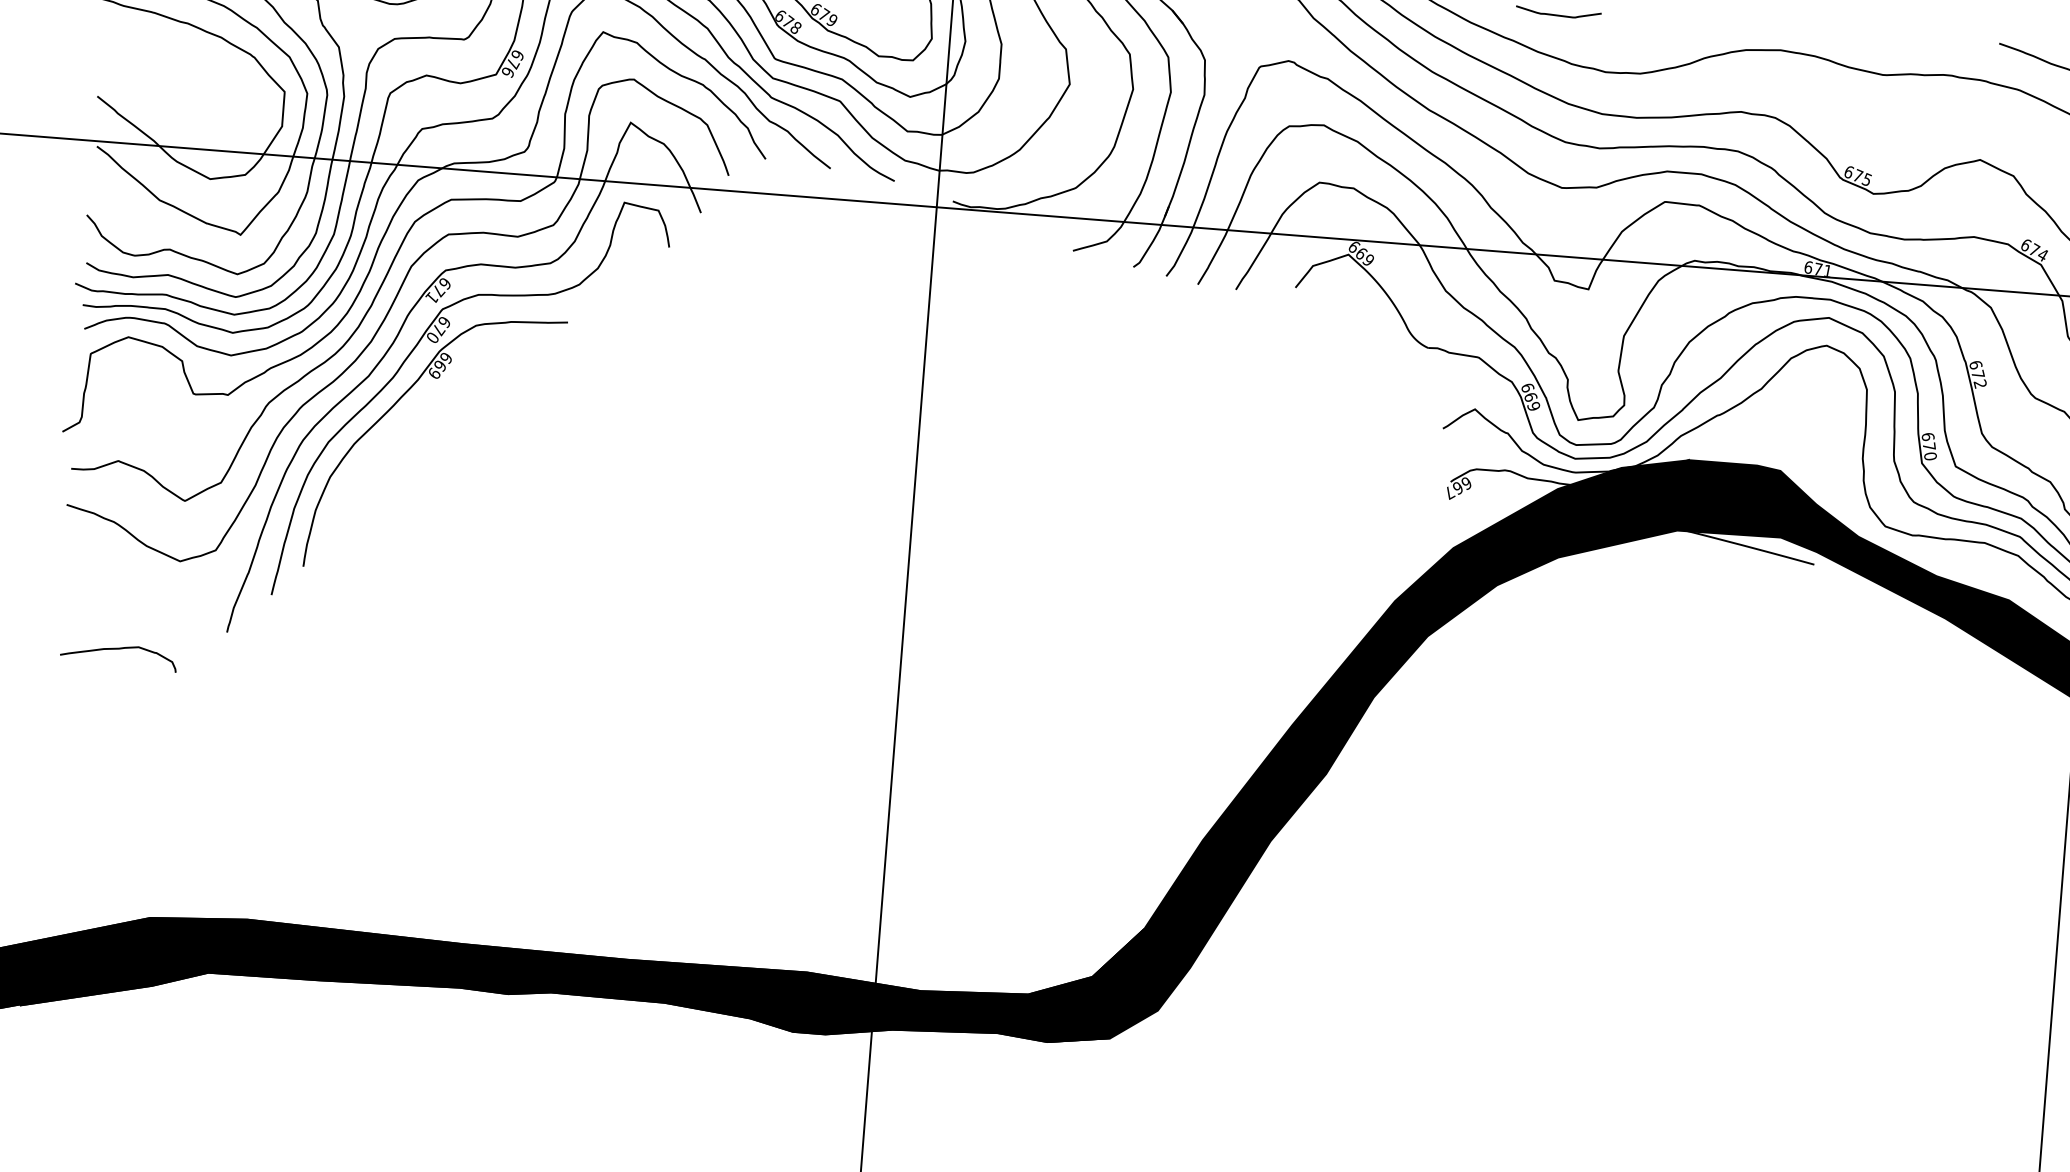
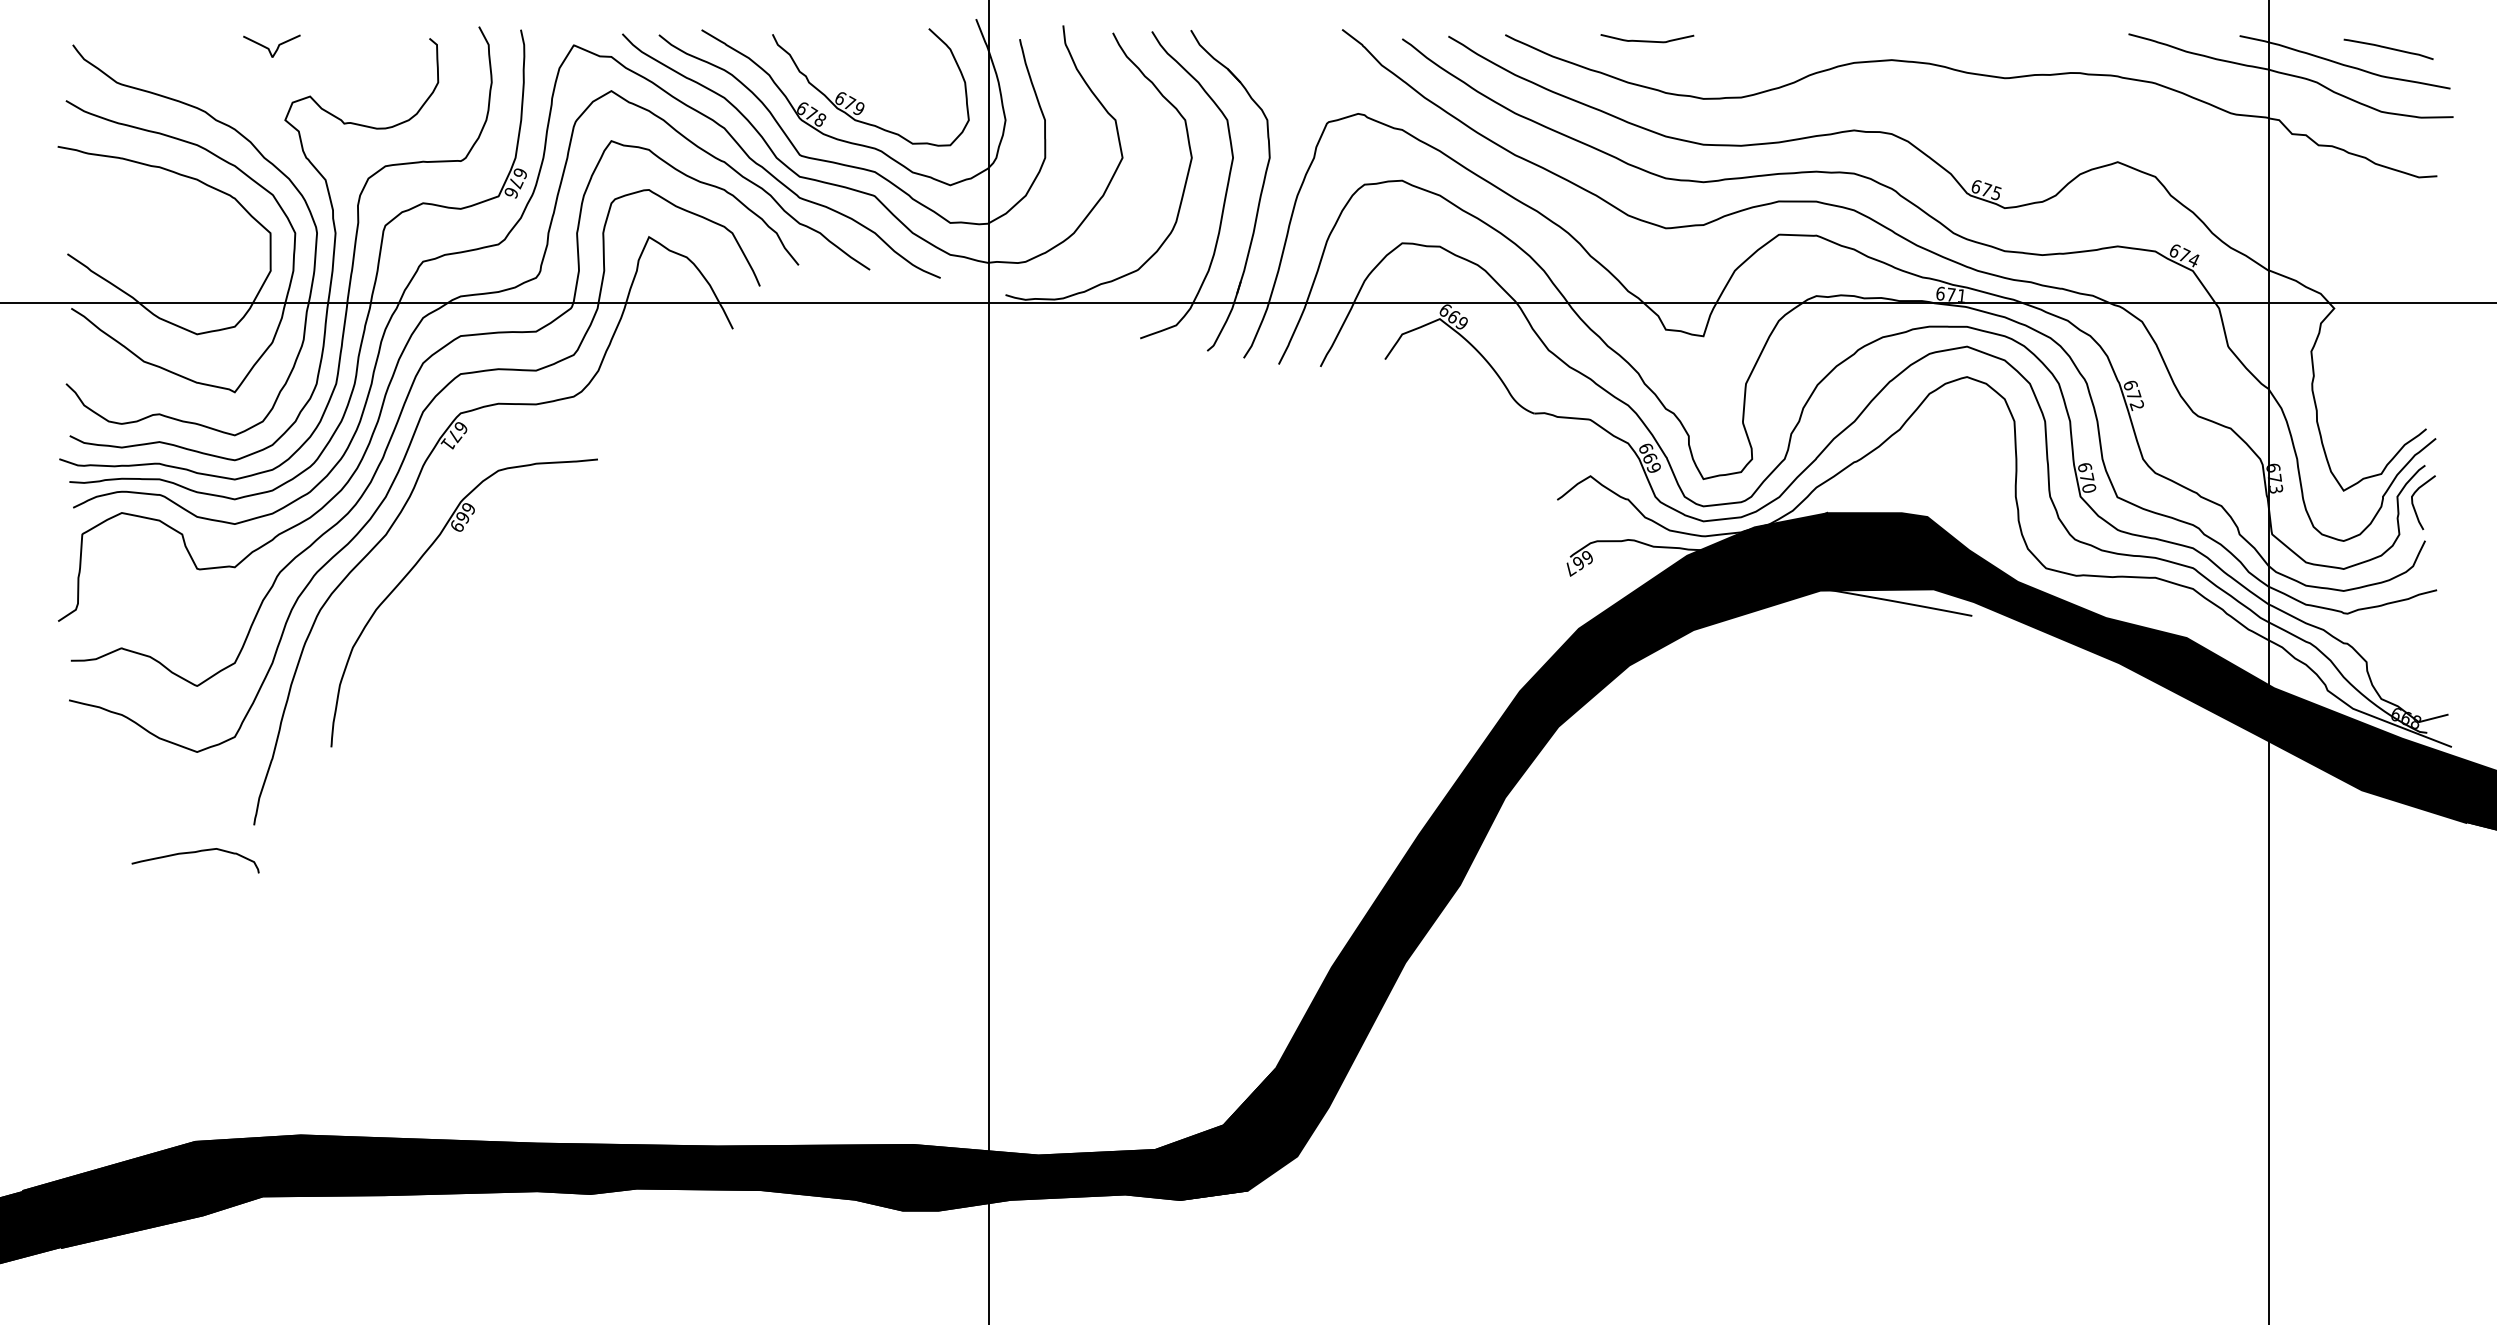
part: (437, 342) -> (457, 492), removed
curve: (118, 649) -> (194, 853), moved

